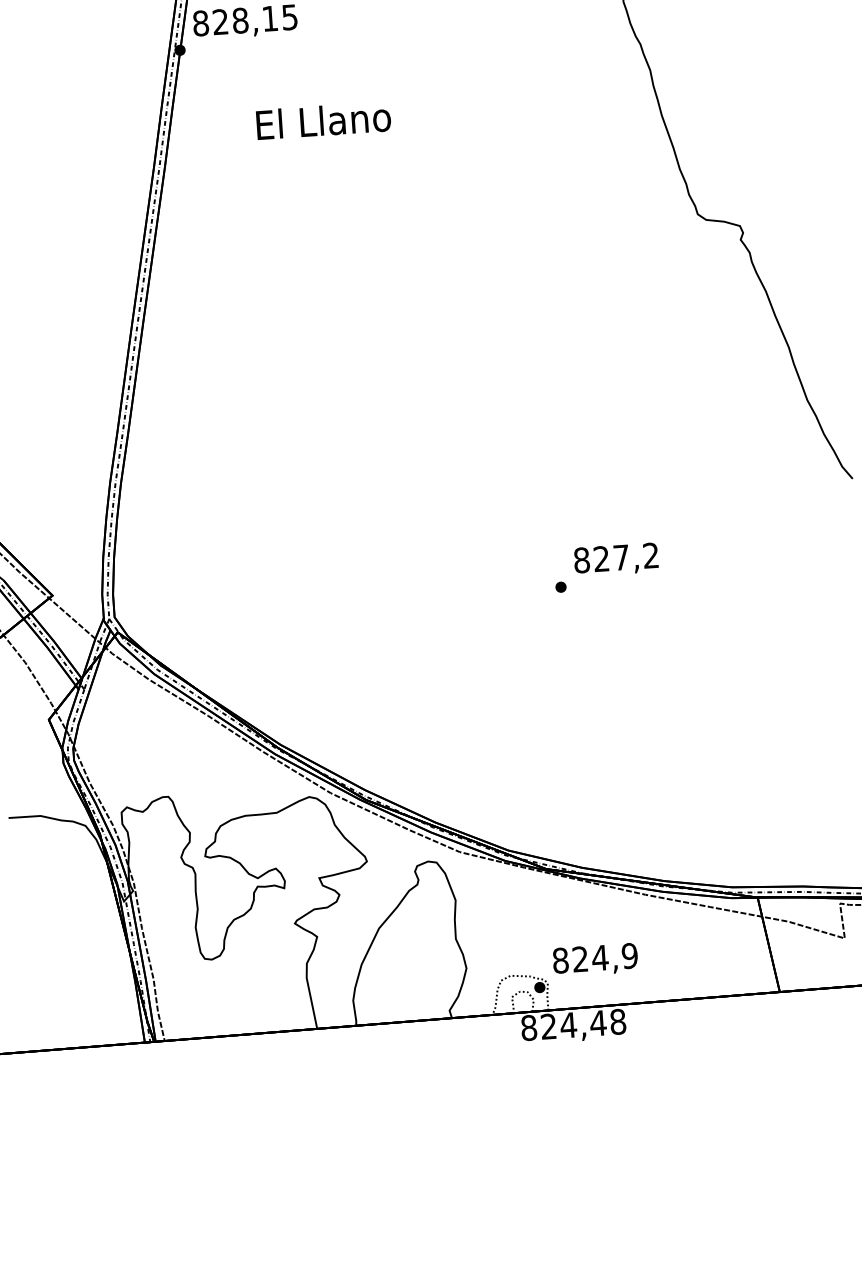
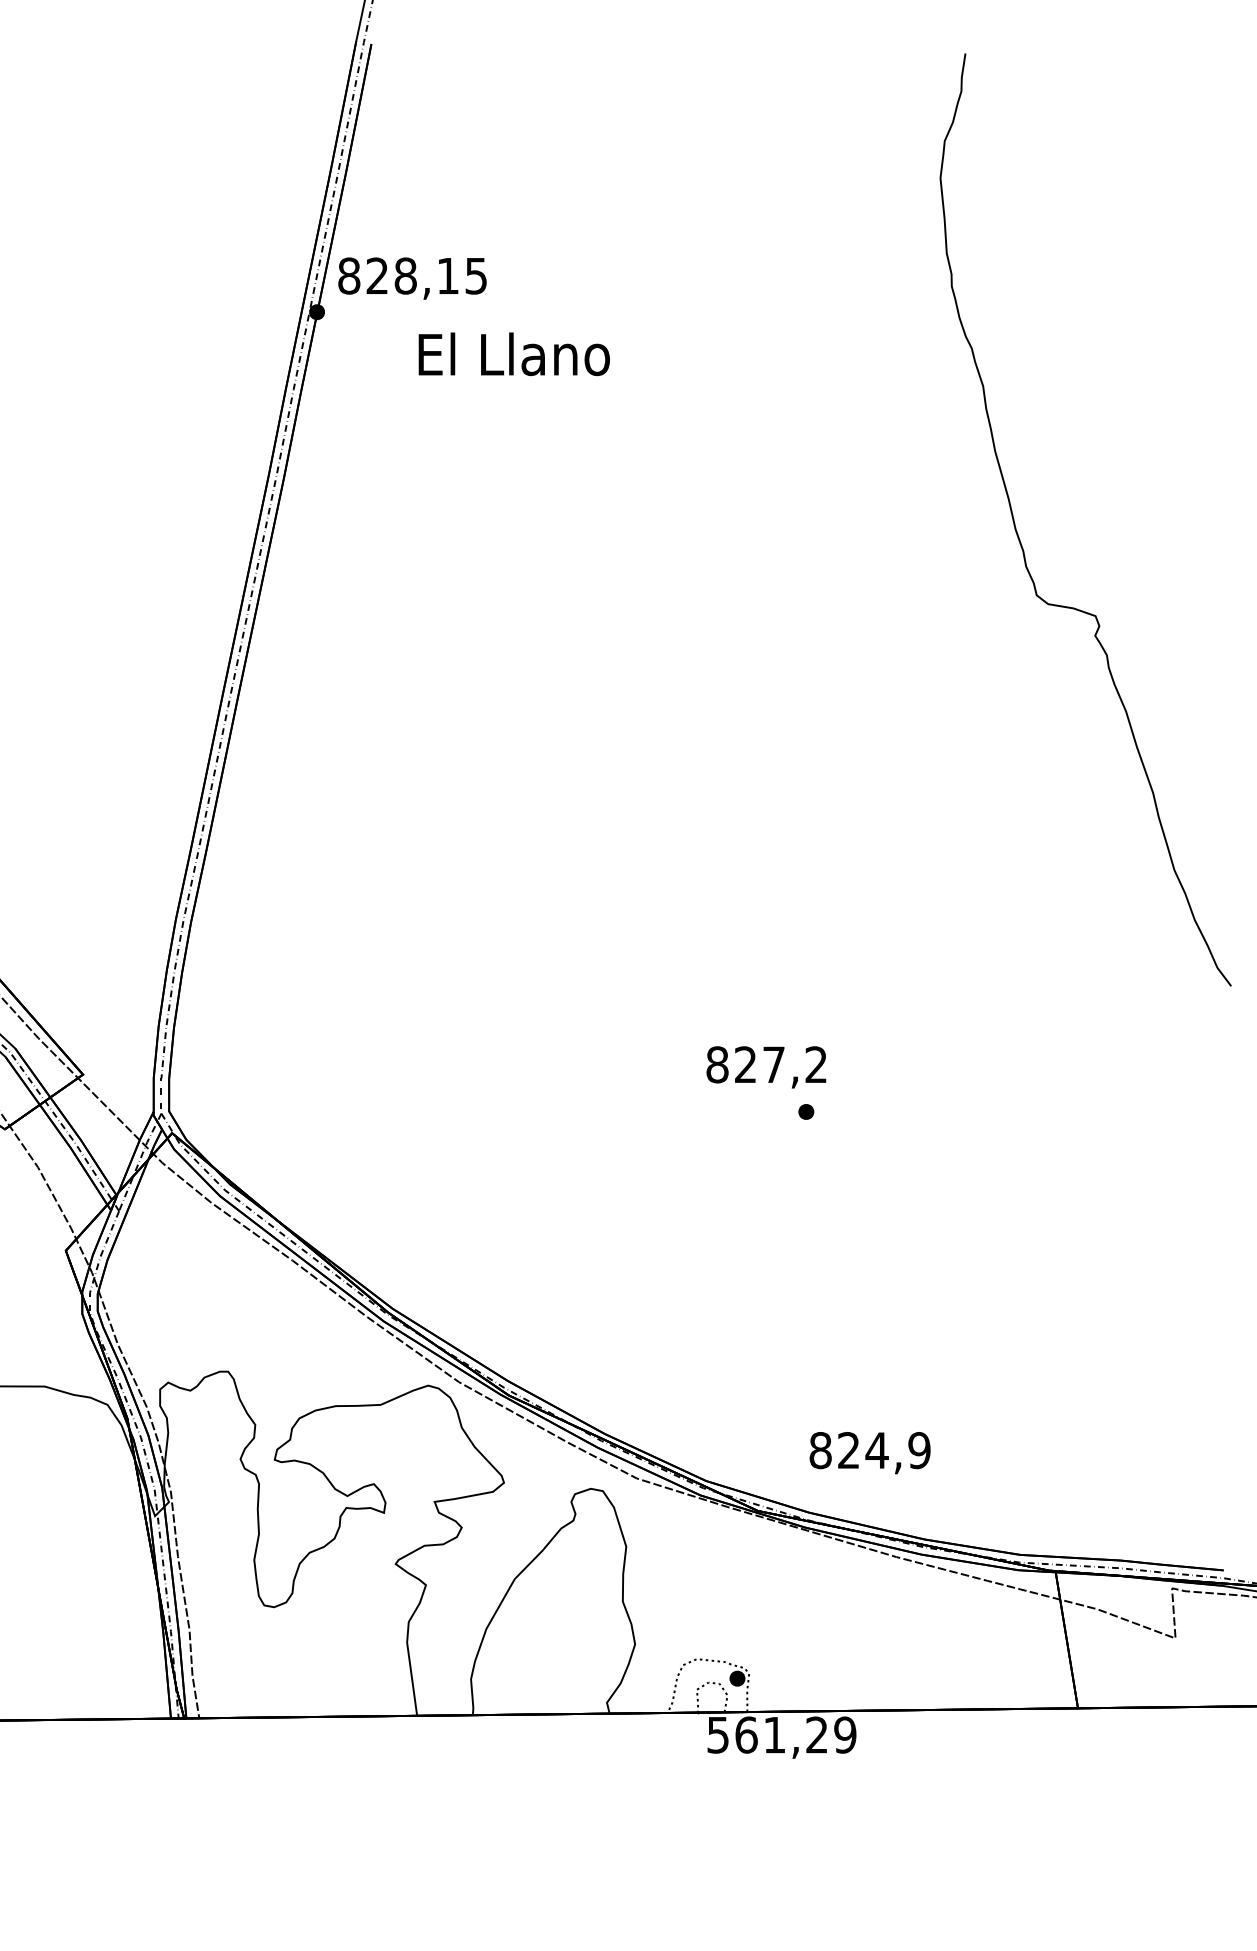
text: (323, 121) -> (513, 354), moved
text: (616, 559) -> (766, 1067), moved
text: (595, 960) -> (869, 1453), moved
text: (573, 1024) -> (781, 1734), 824,48 -> 561,29

